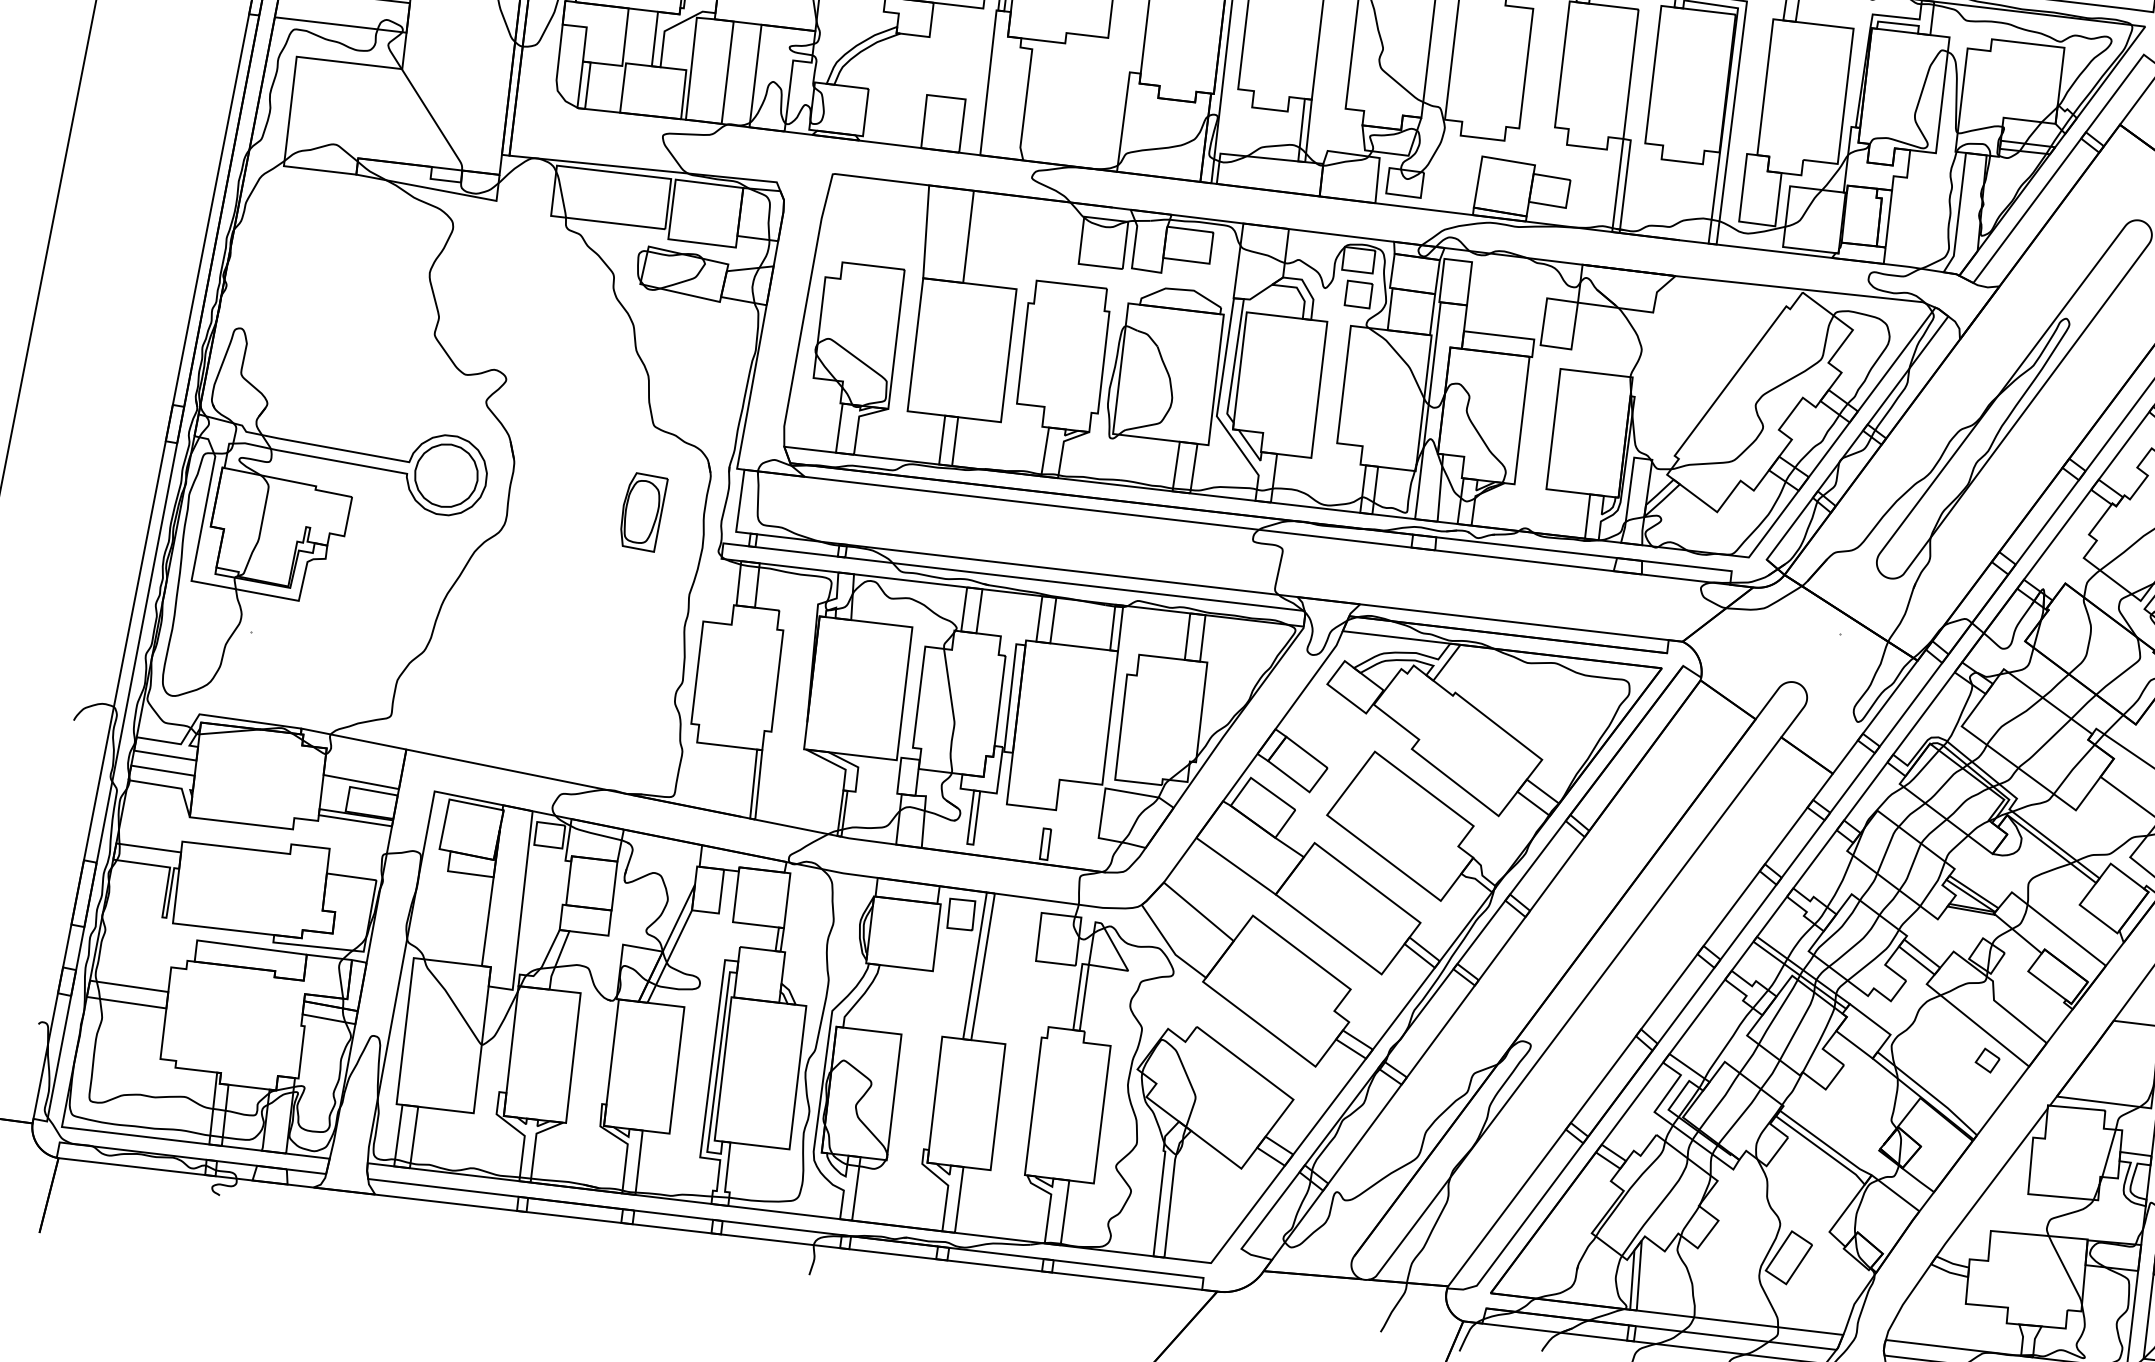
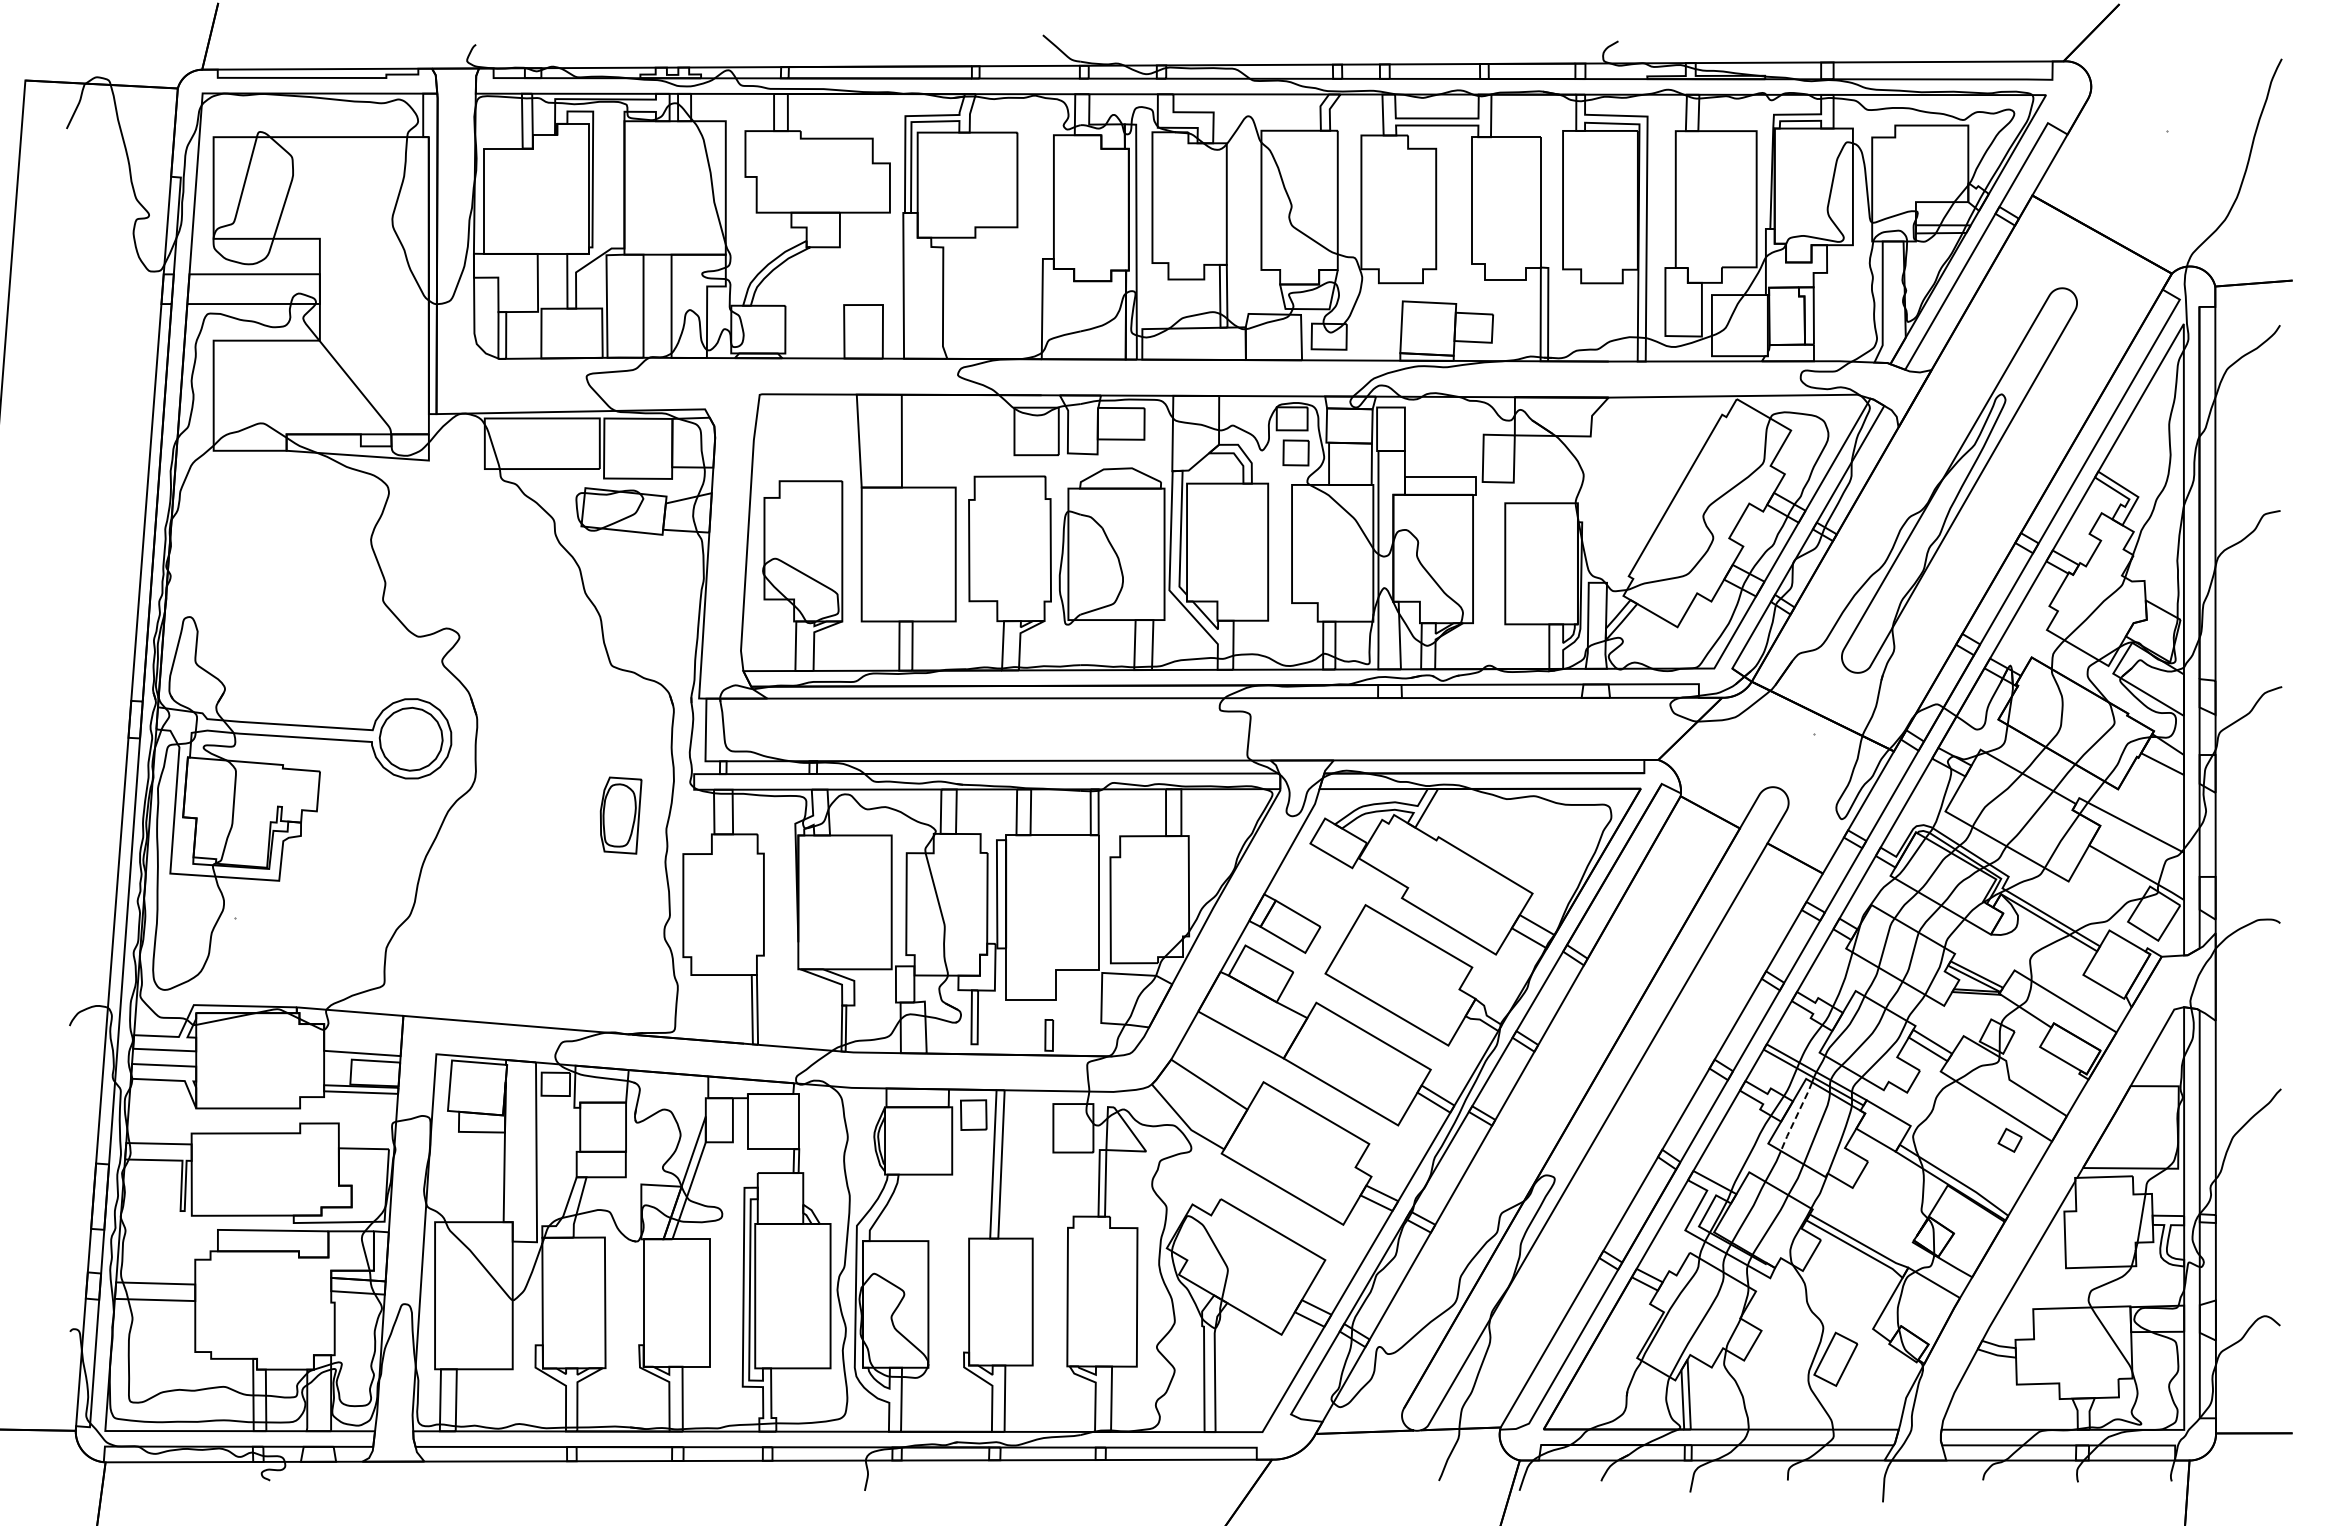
part: (642, 512) -> (620, 815), moved
line: (1778, 1011) -> (1796, 1116), solid -> dashed

